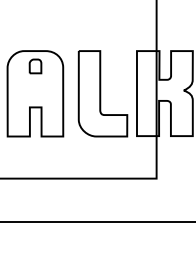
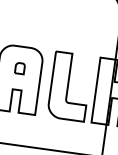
part: (35, 66) -> (19, 68), moved

